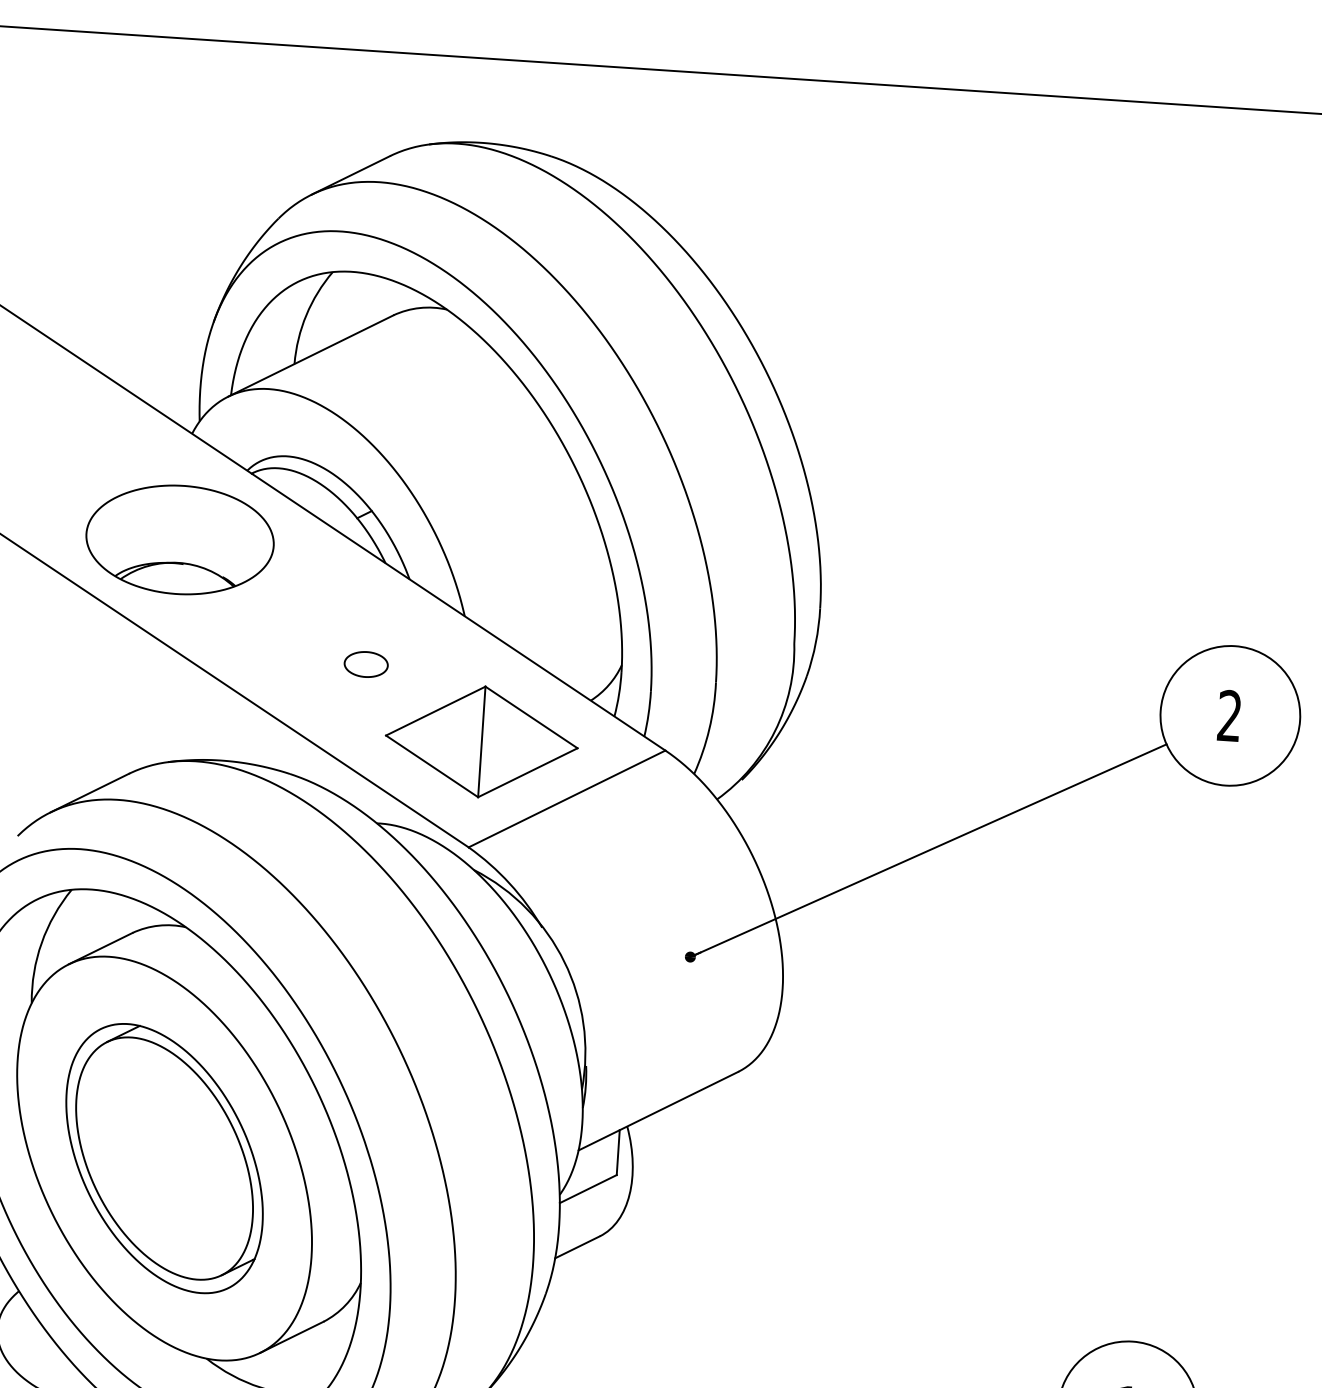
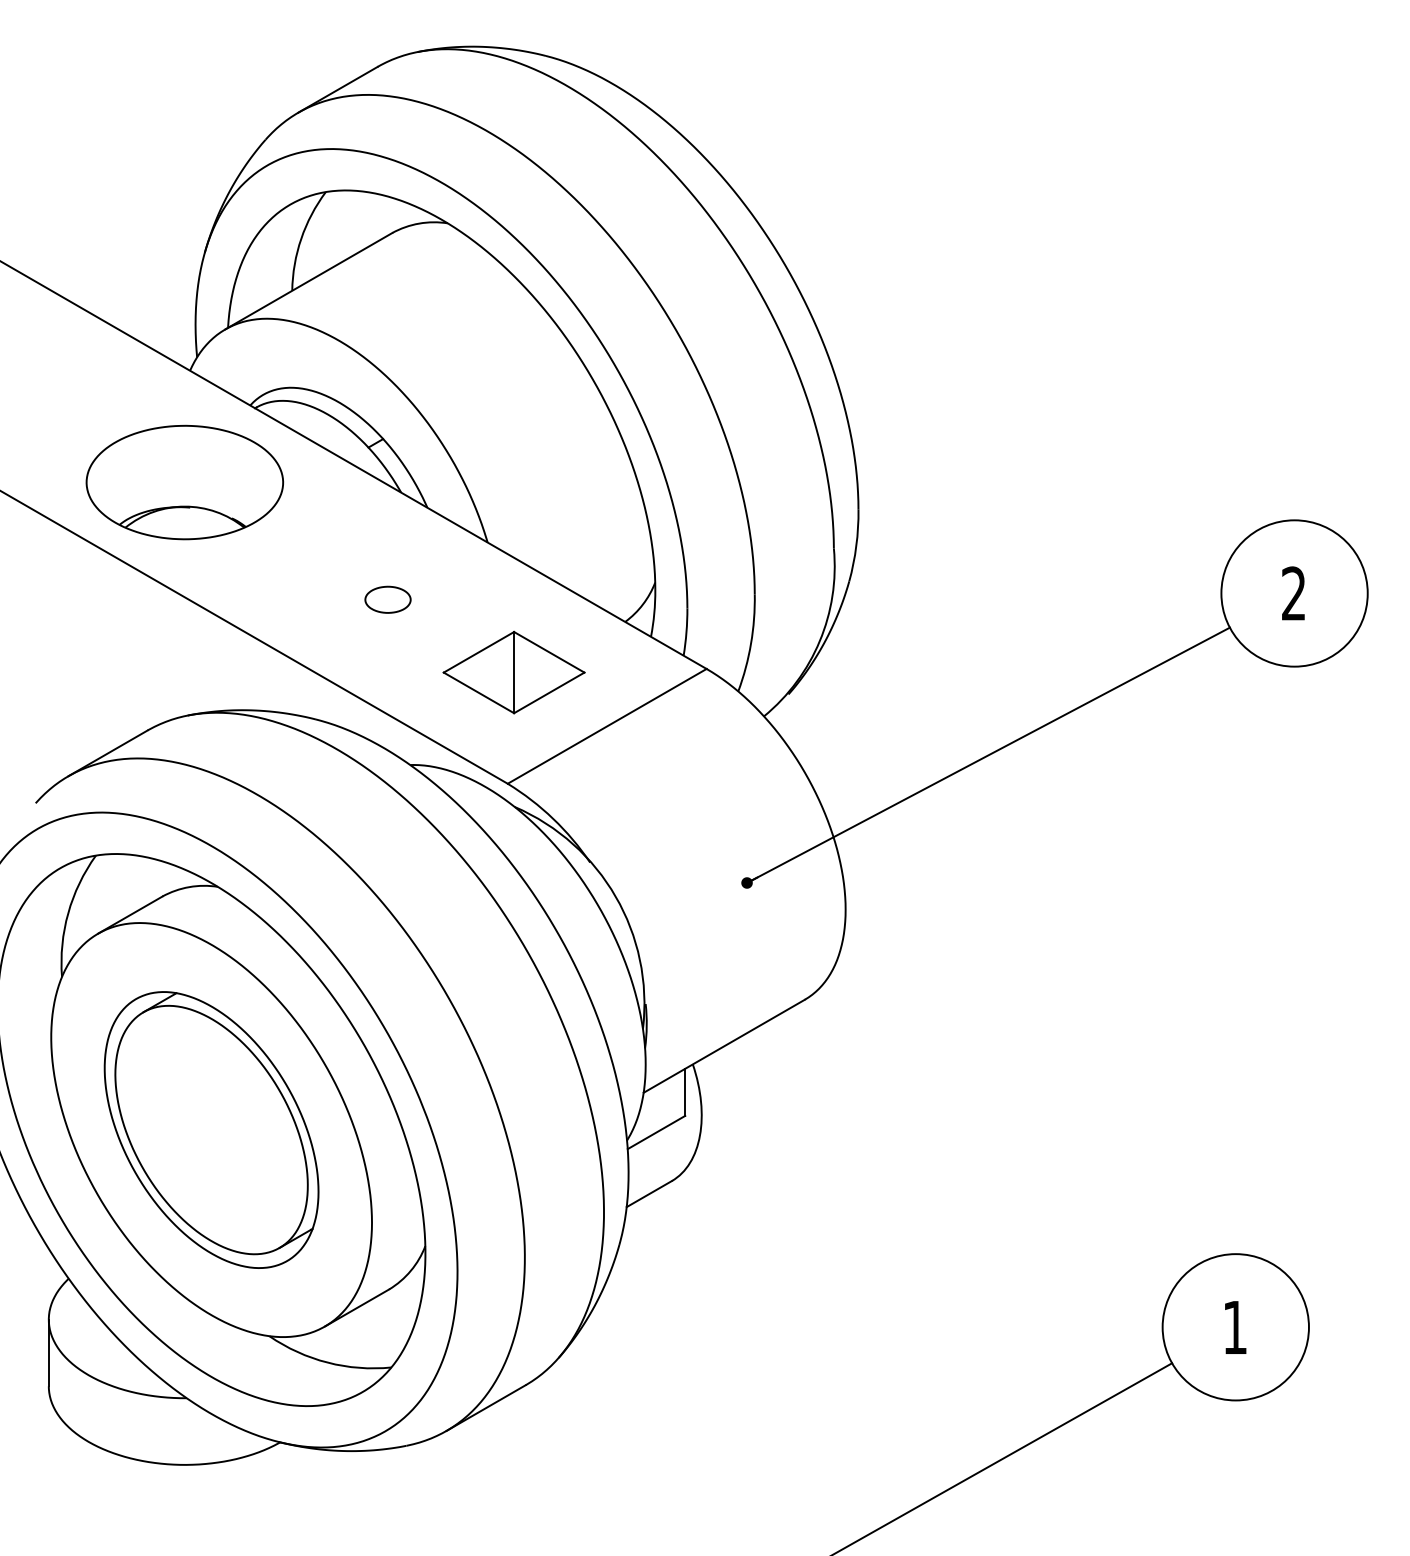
part: (481, 741) -> (513, 672), size x0.7

